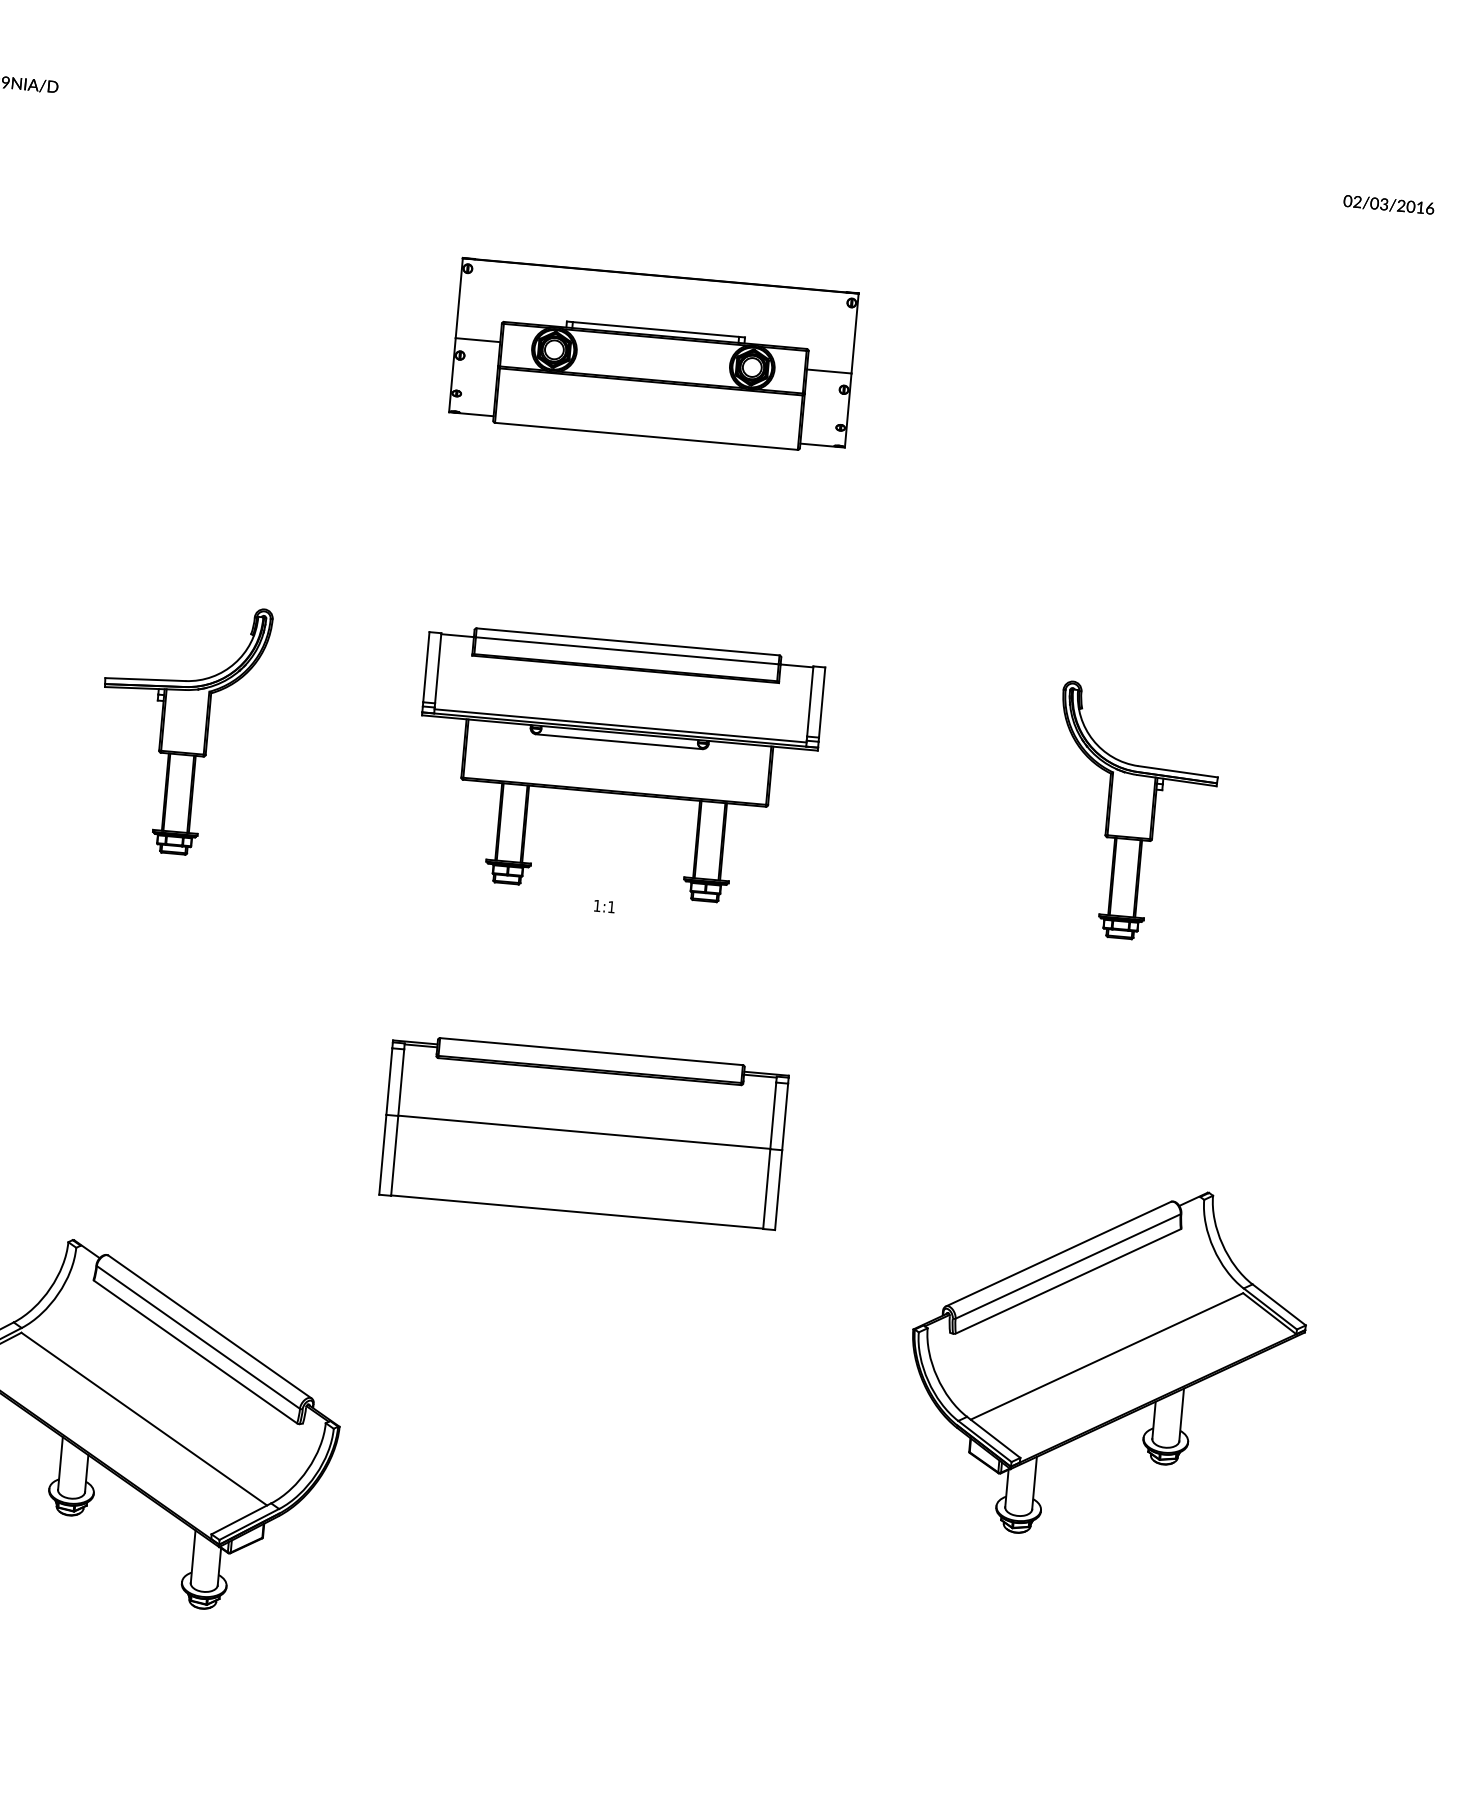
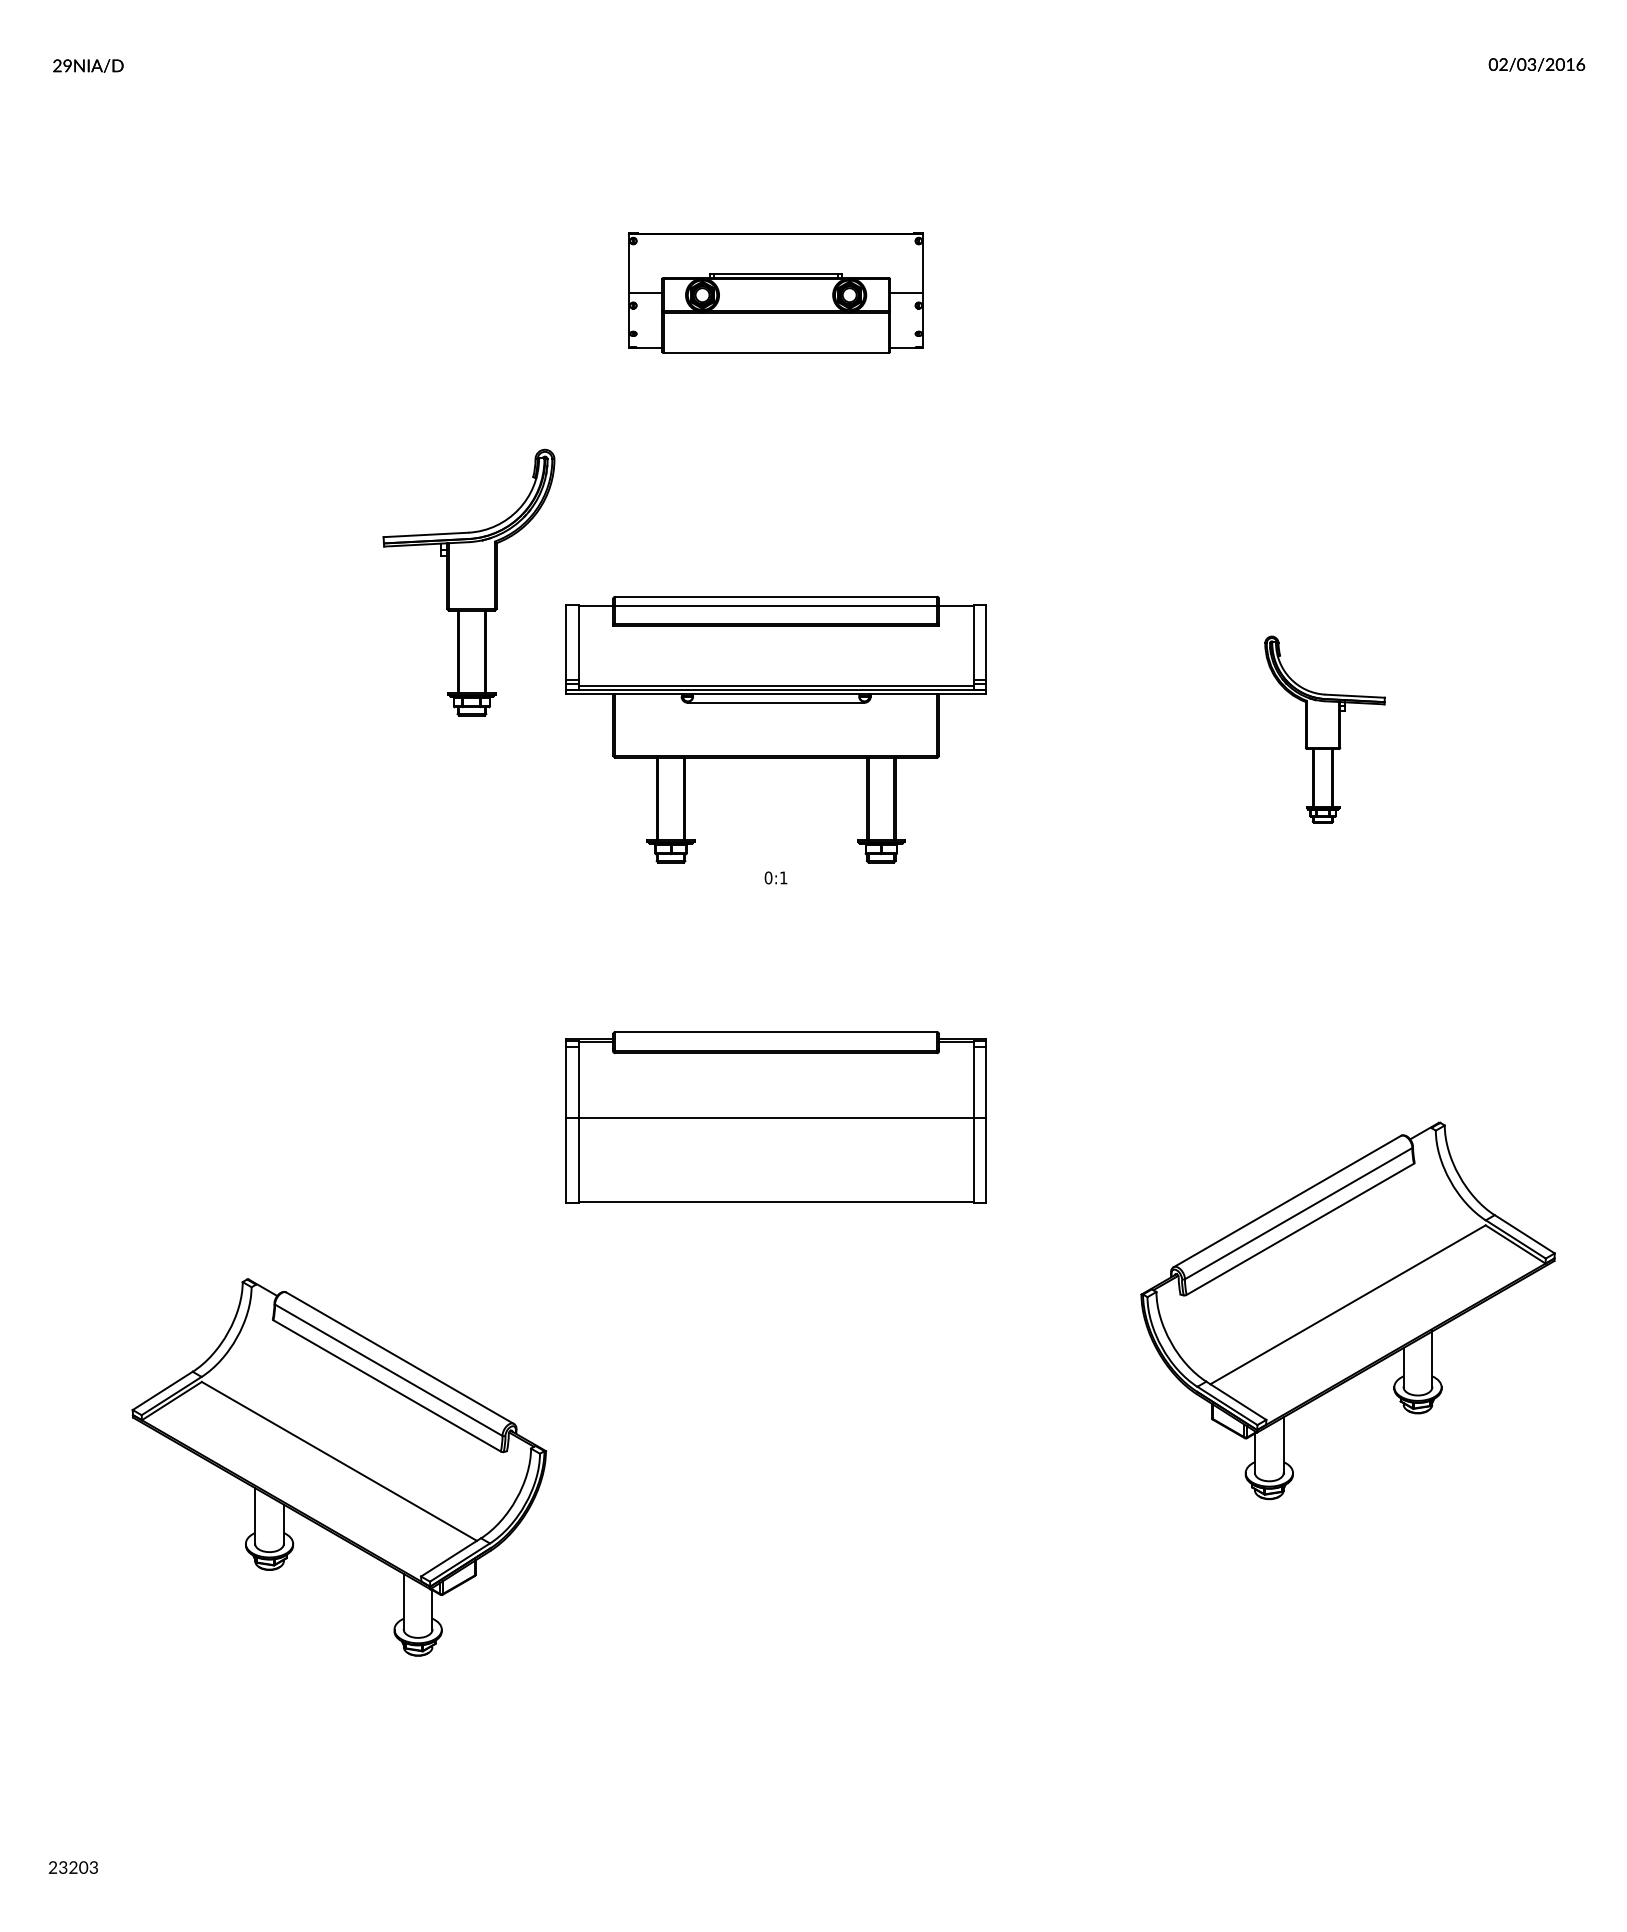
part: (652, 356) -> (775, 293), size x0.7
part: (181, 727) -> (468, 582), moved
part: (1133, 812) -> (1324, 729), size x0.7
text: (597, 905) -> (768, 877), 1:1 -> 0:1

